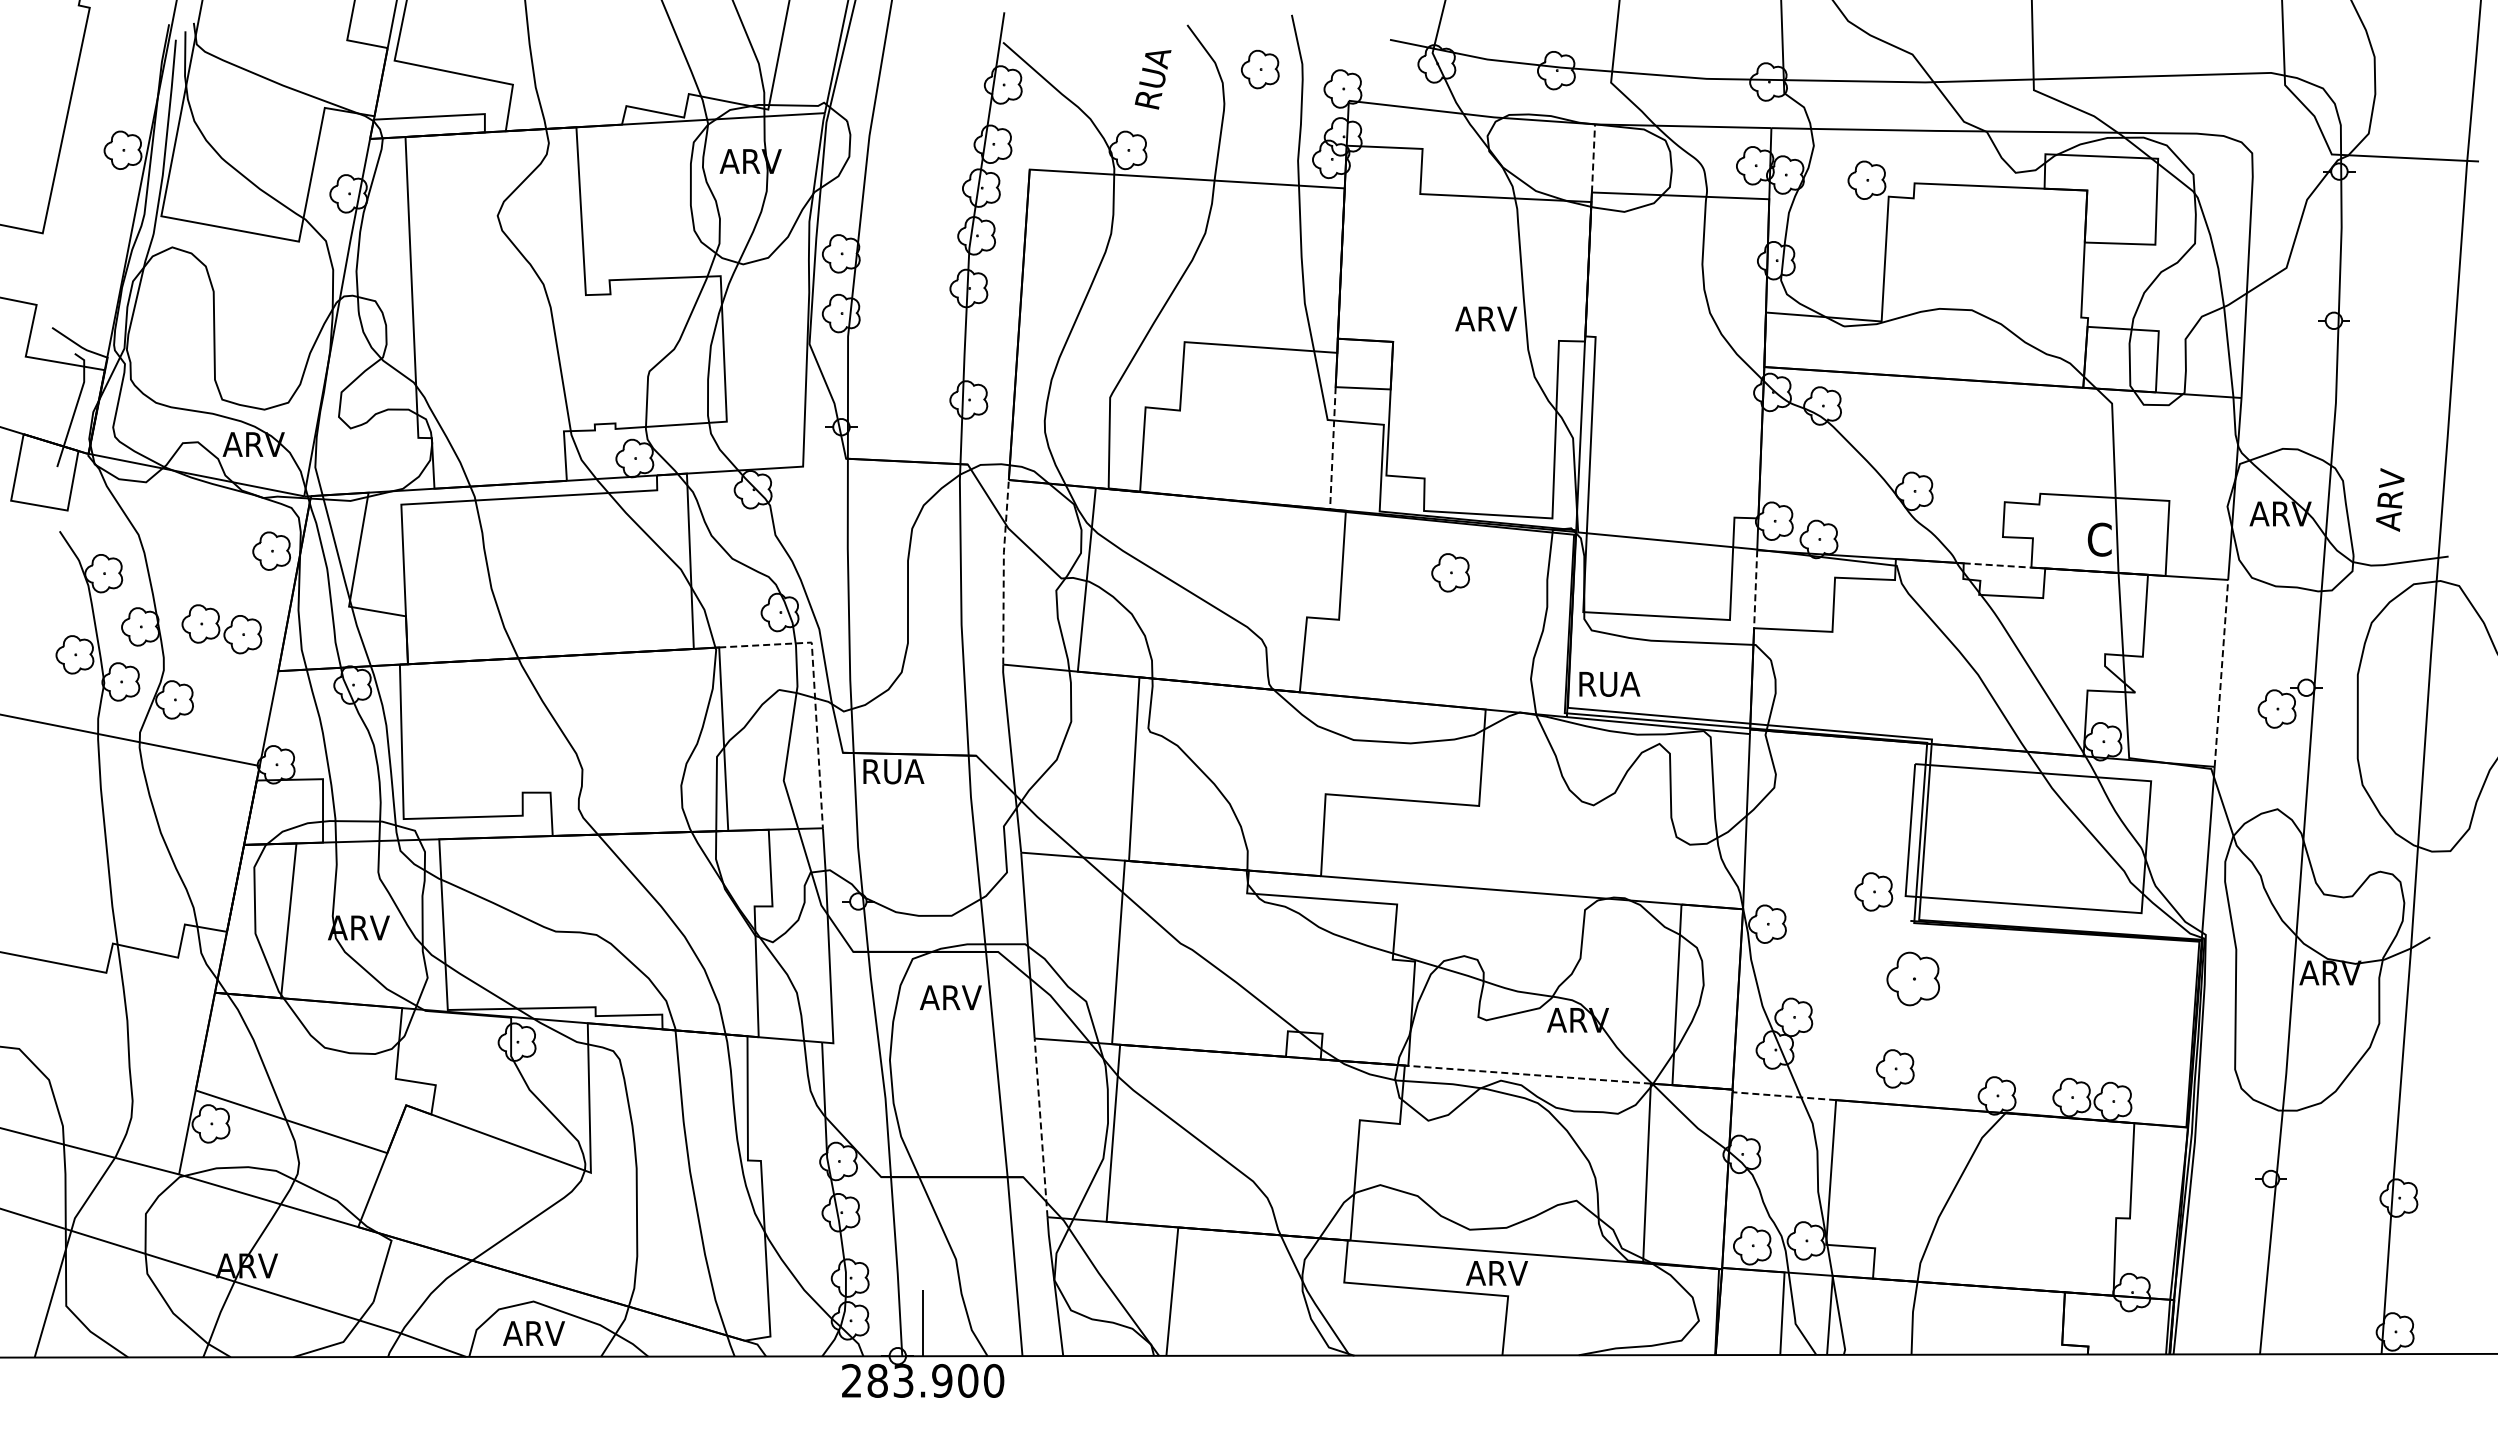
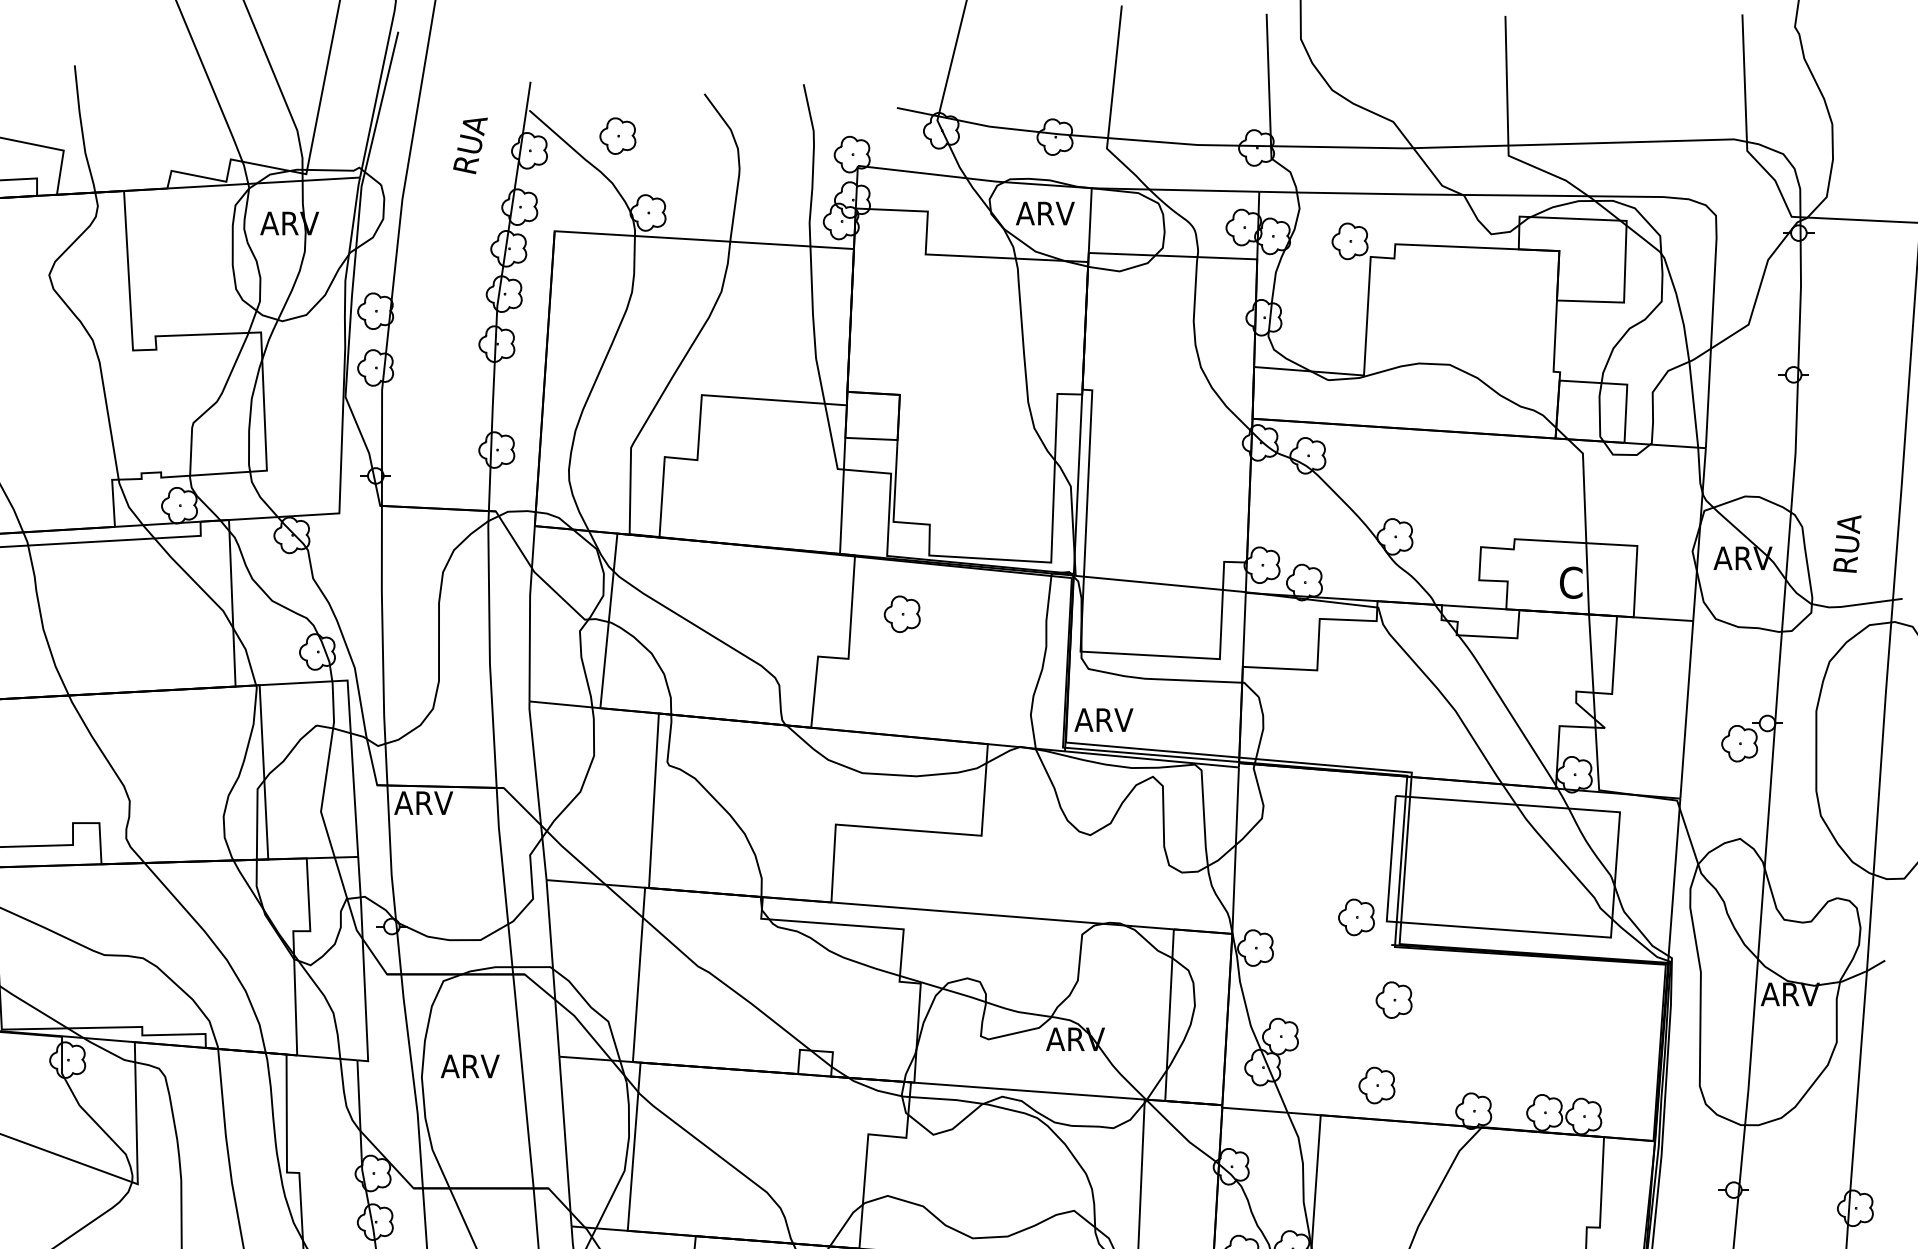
part: (1260, 69) -> (618, 136), moved
text: (1152, 79) -> (469, 145), moved
line: (1593, 157) -> (1090, 219), dashed -> solid
text: (1486, 318) -> (1045, 213), moved
line: (1332, 448) -> (842, 496), dashed -> solid
text: (2390, 499) -> (1847, 544), ARV -> RUA
line: (1997, 565) -> (1474, 607), dashed -> solid
line: (1003, 570) -> (529, 612), dashed -> solid
part: (1450, 572) -> (902, 613), moved
line: (1755, 589) -> (1244, 630), dashed -> solid
line: (2221, 673) -> (1686, 709), dashed -> solid
text: (1608, 683) -> (1104, 719), RUA -> ARV
line: (814, 689) -> (350, 725), dashed -> solid
text: (892, 771) -> (424, 803), RUA -> ARV
part: (1913, 978) -> (1394, 999), size x0.71
text: (950, 997) -> (469, 1066), moved
line: (1529, 1074) -> (1029, 1090), dashed -> solid
line: (1784, 1096) -> (1271, 1111), dashed -> solid
line: (1041, 1127) -> (565, 1141), dashed -> solid

